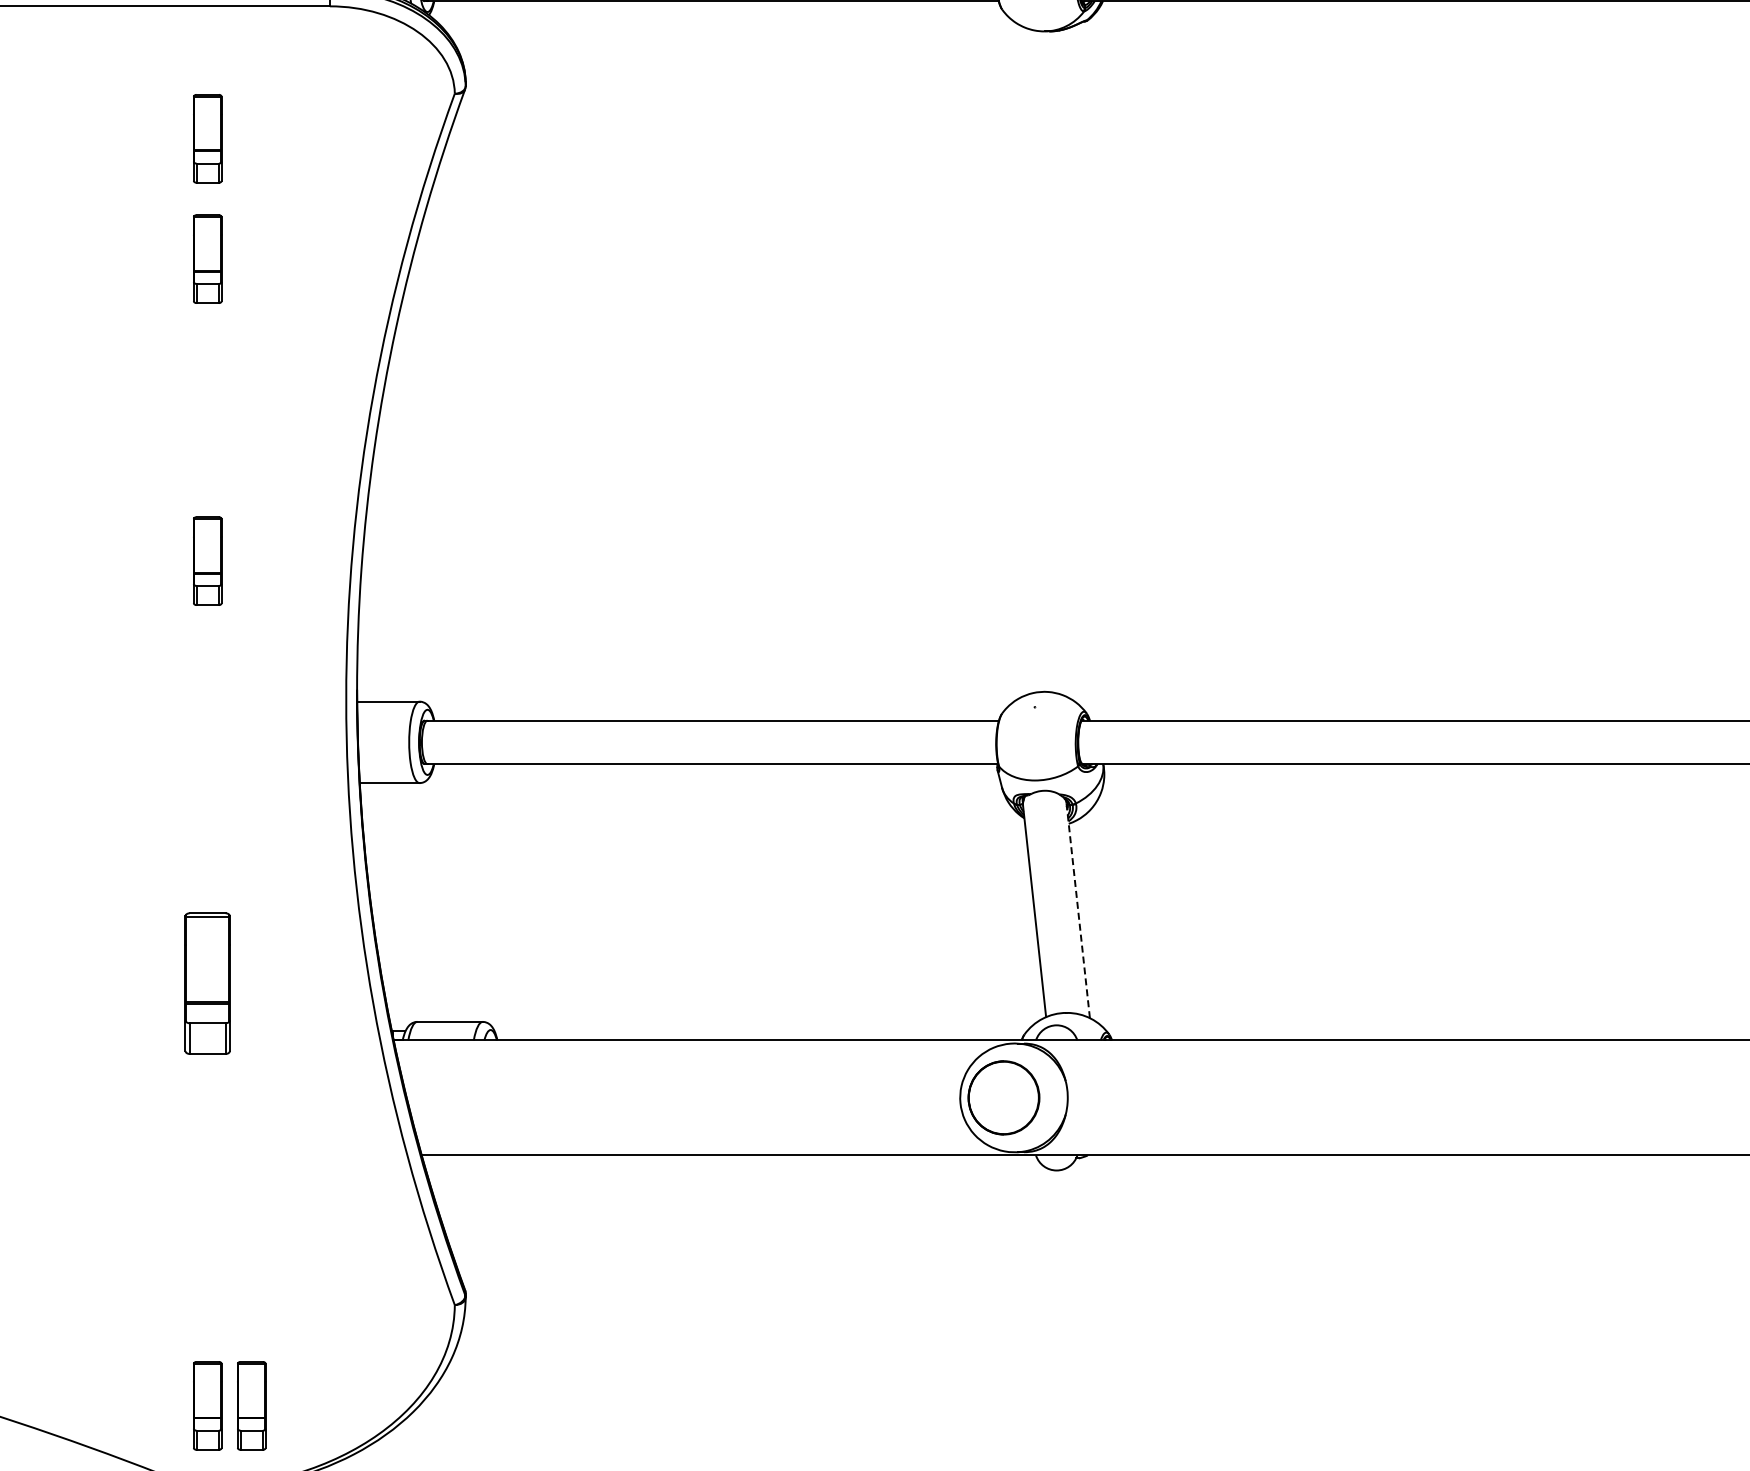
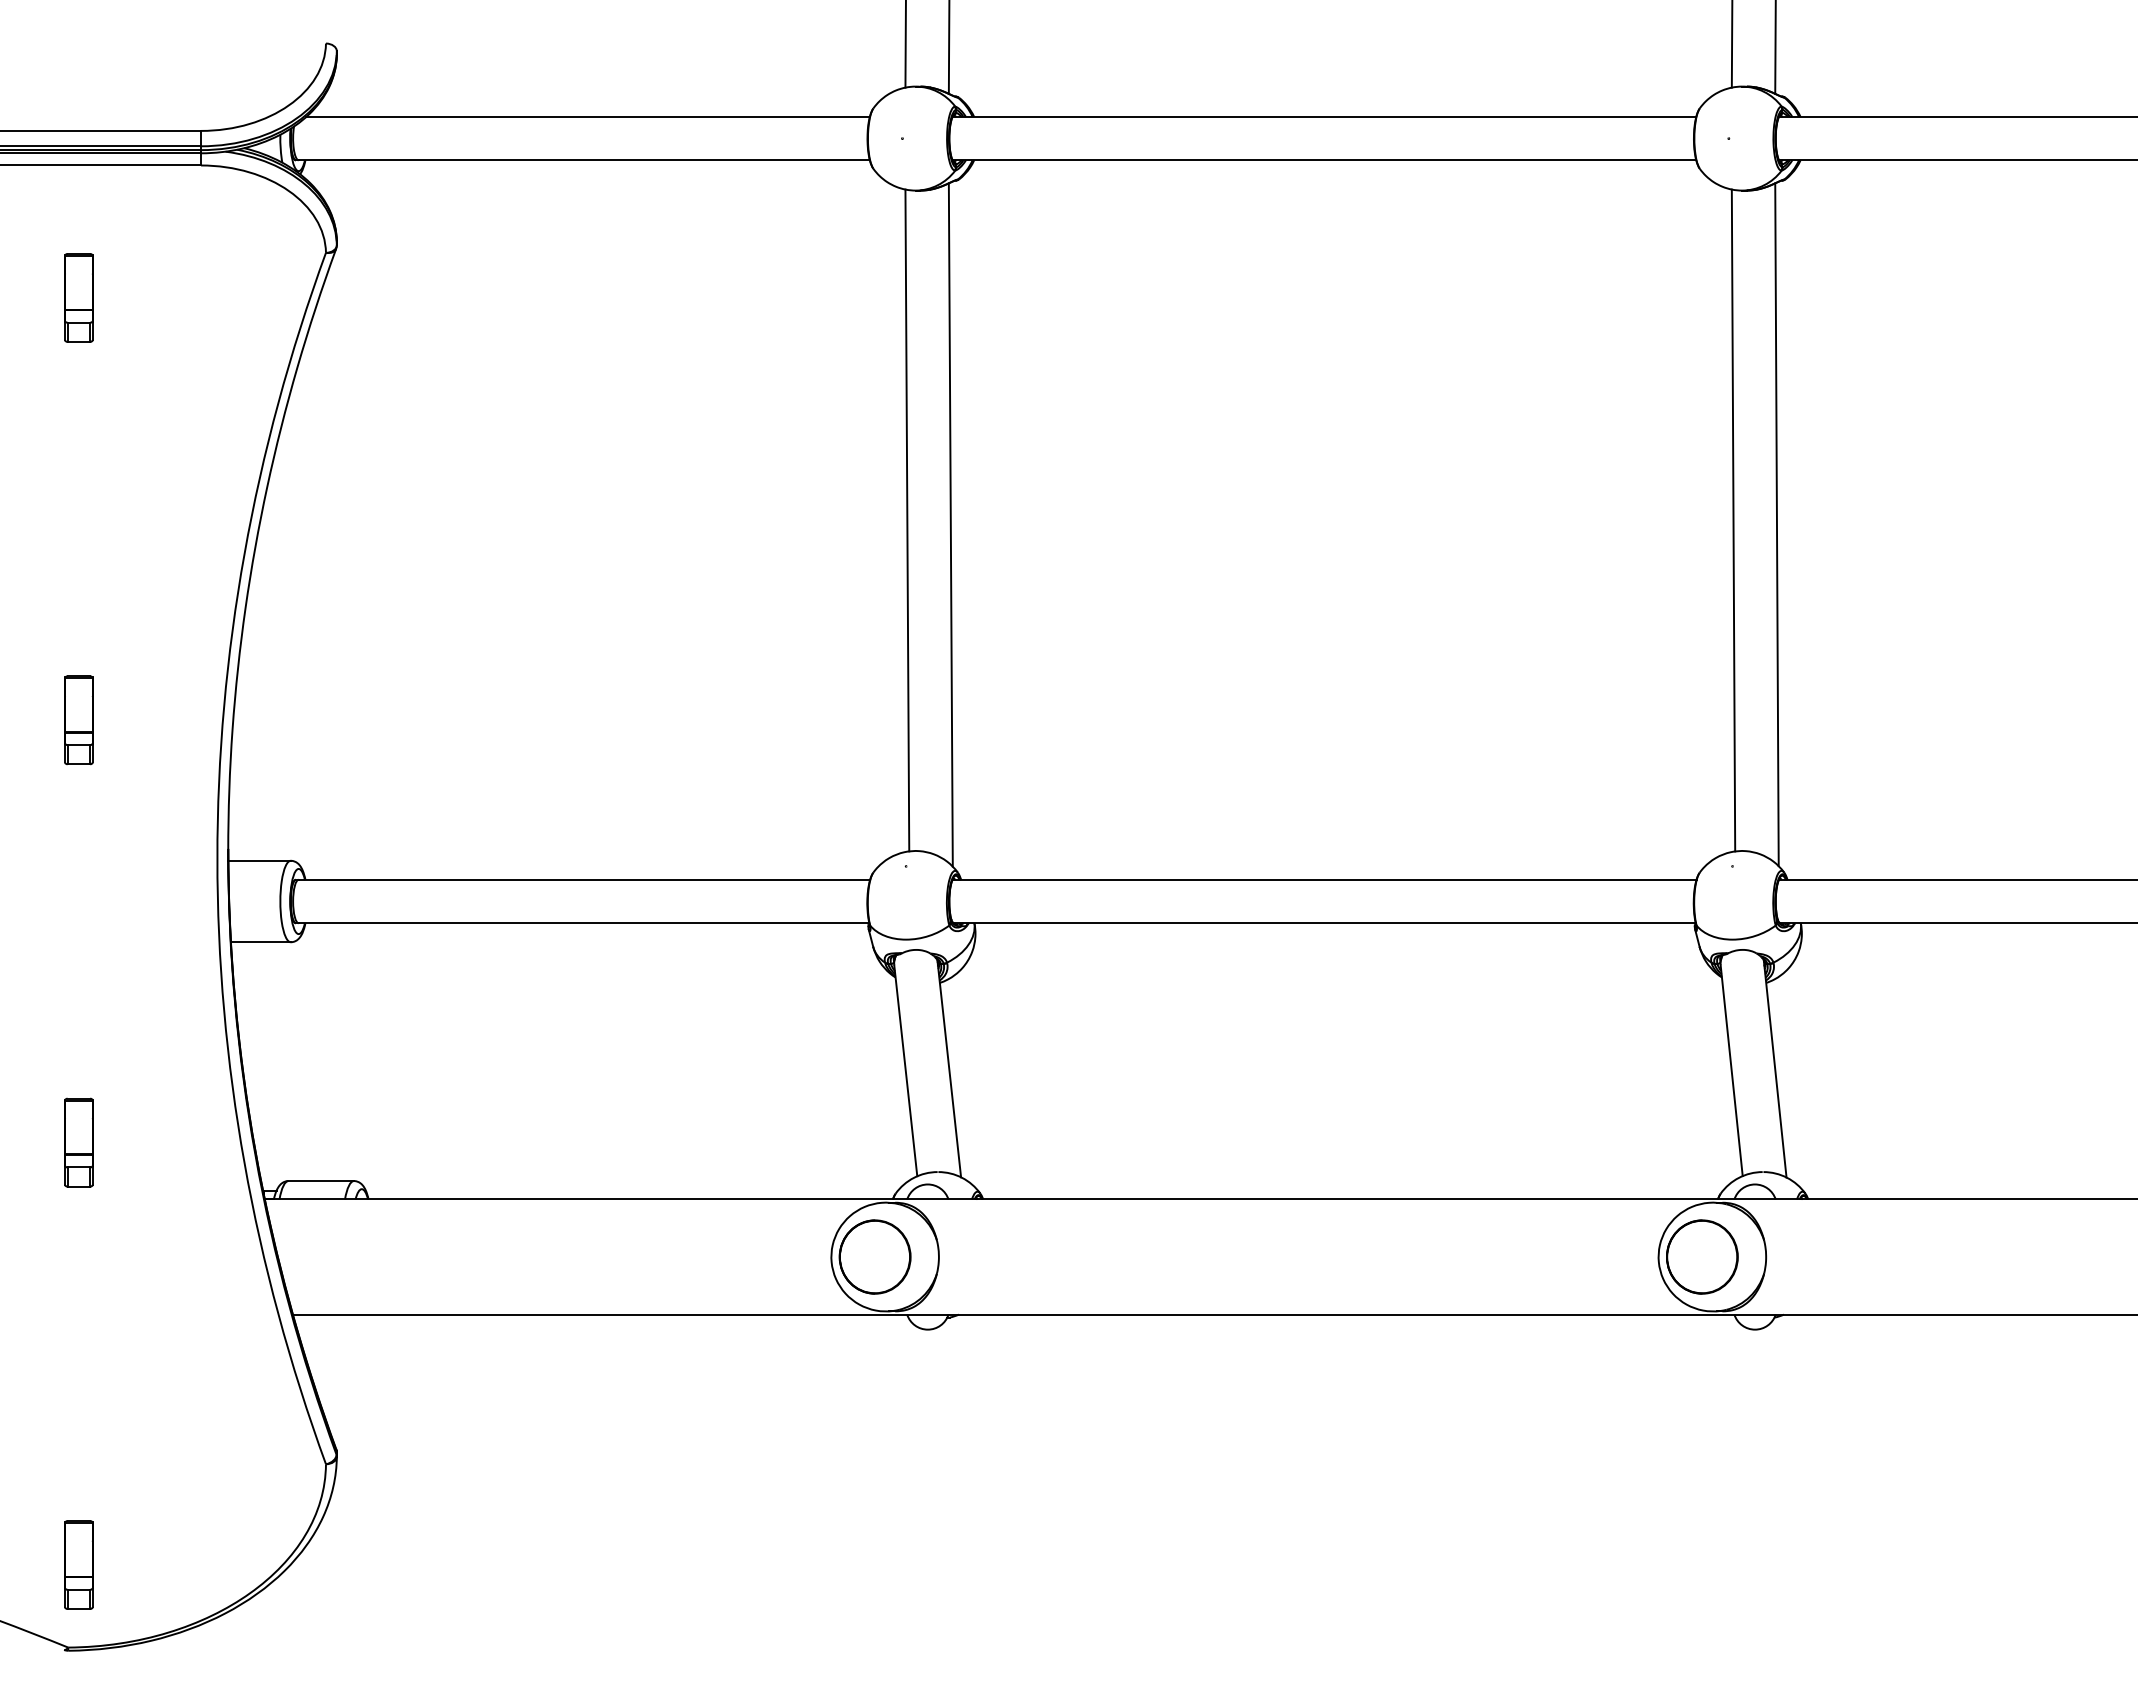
part: (207, 259) -> (78, 418), removed
line: (1036, 361) -> (907, 520), added
line: (1079, 365) -> (950, 524), added
line: (1078, 910) -> (949, 1069), dashed -> solid
part: (207, 983) -> (78, 1142), size x0.62
part: (251, 1405) -> (122, 1564), removed

